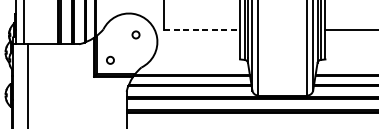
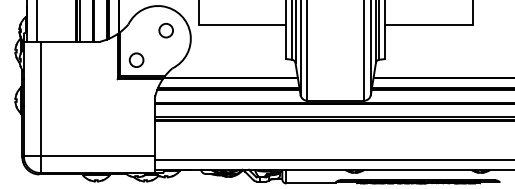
line: (202, 30) -> (242, 25), dashed -> solid
circle: (135, 34) -> (165, 30), size x1.67
circle: (110, 59) -> (136, 59), size x1.67

